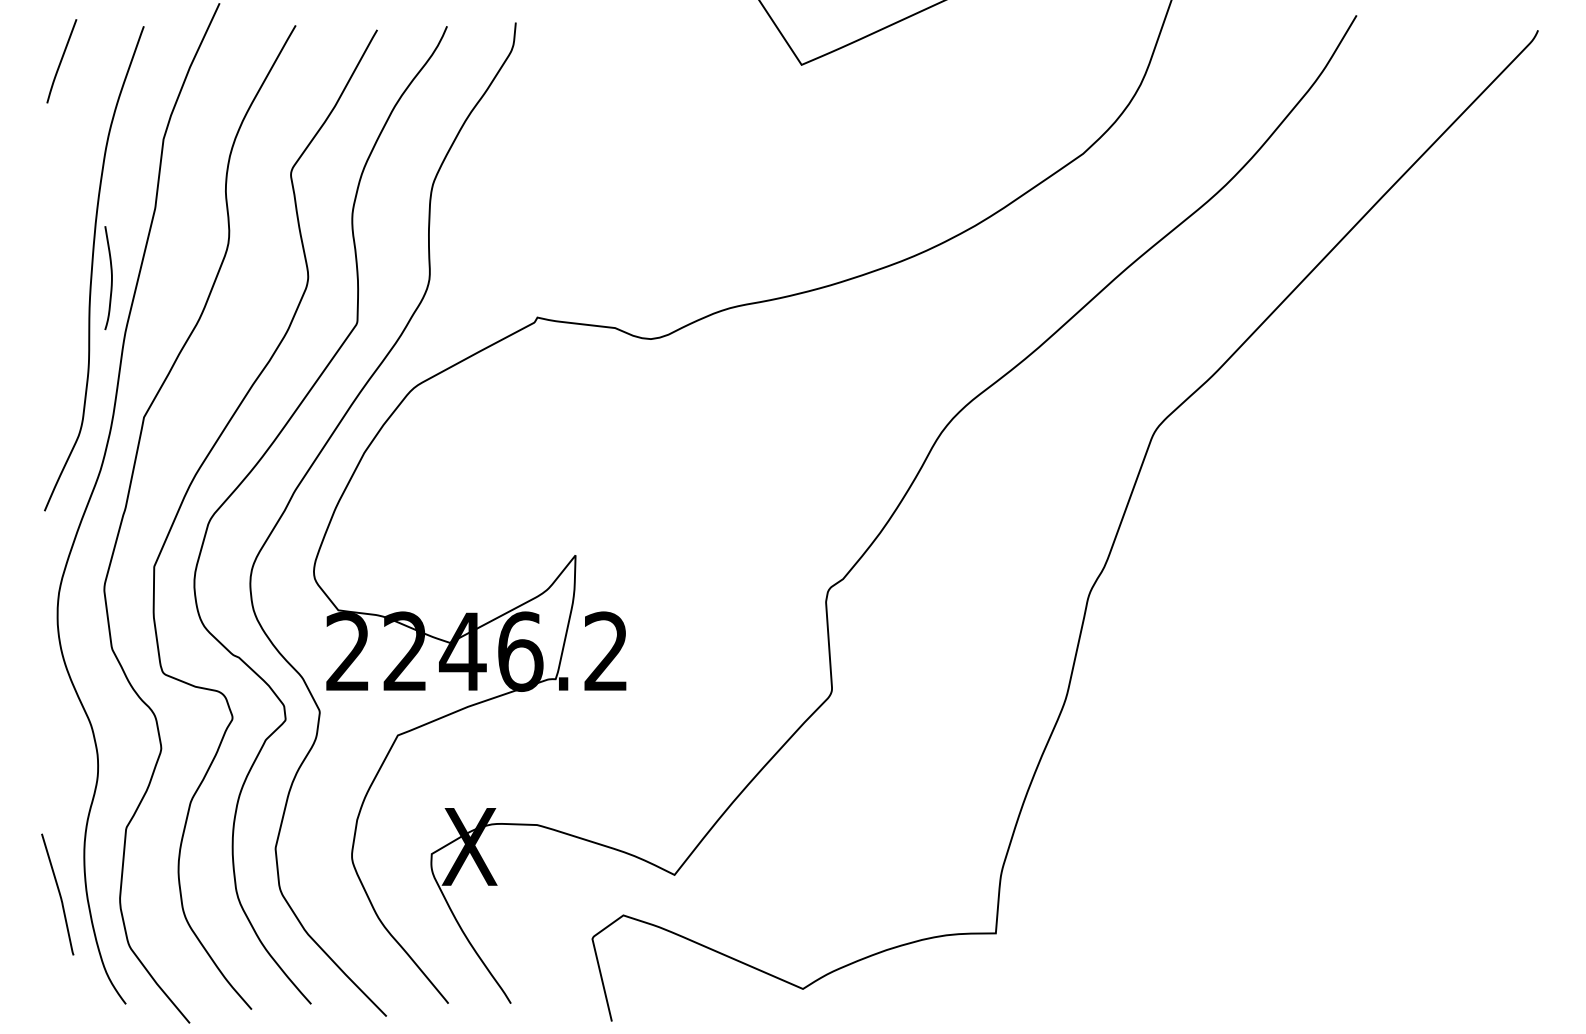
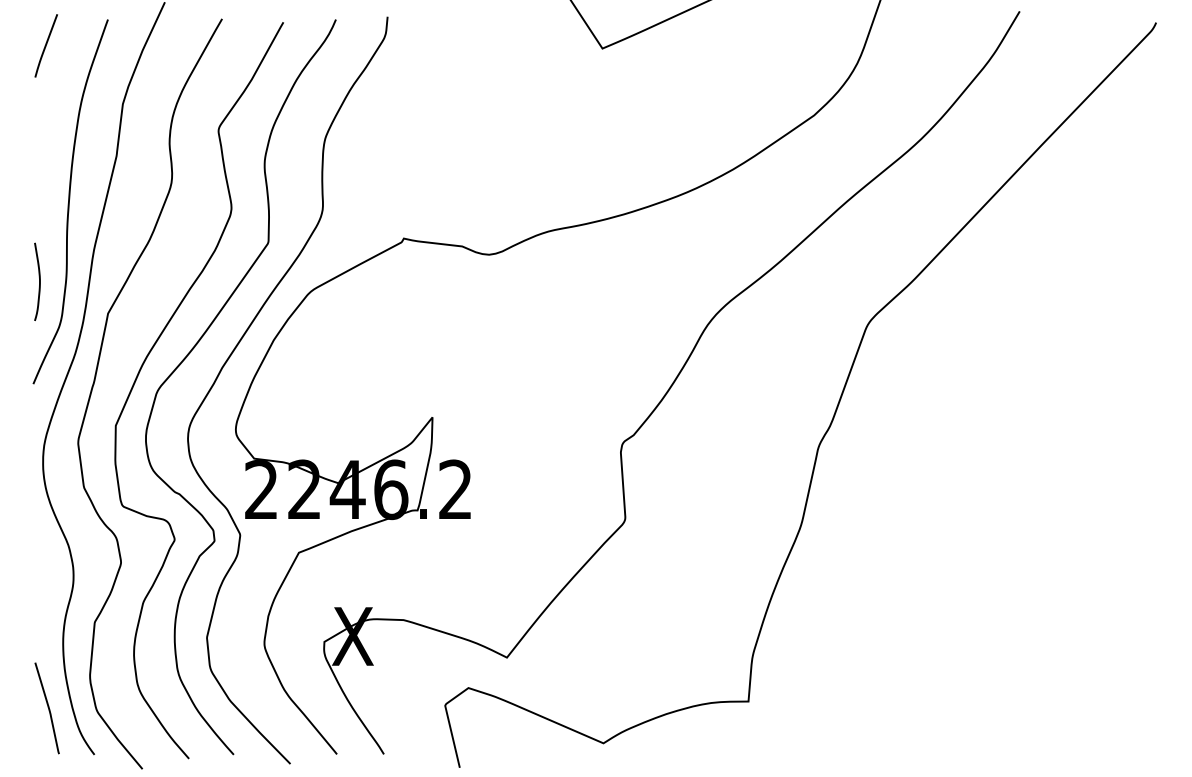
curve: (111, 277) -> (39, 281), moved
curve: (58, 893) -> (47, 707), moved

